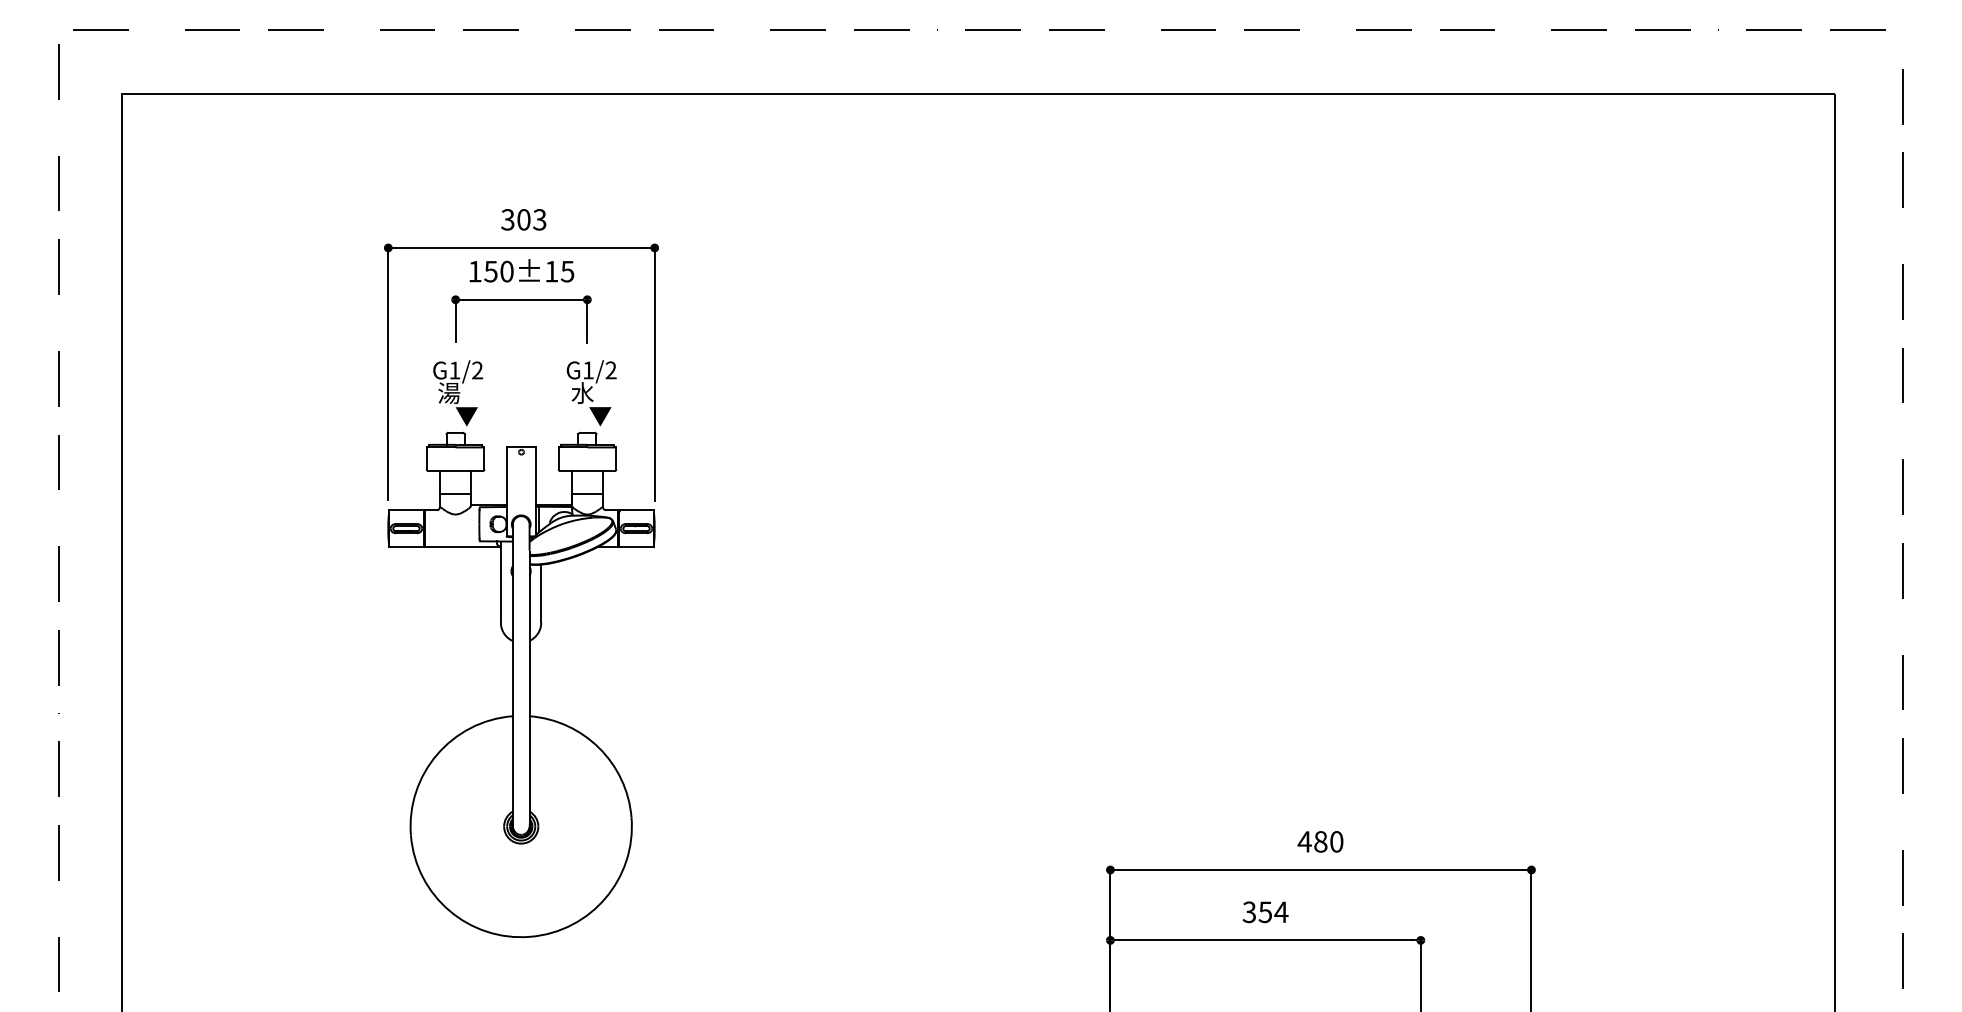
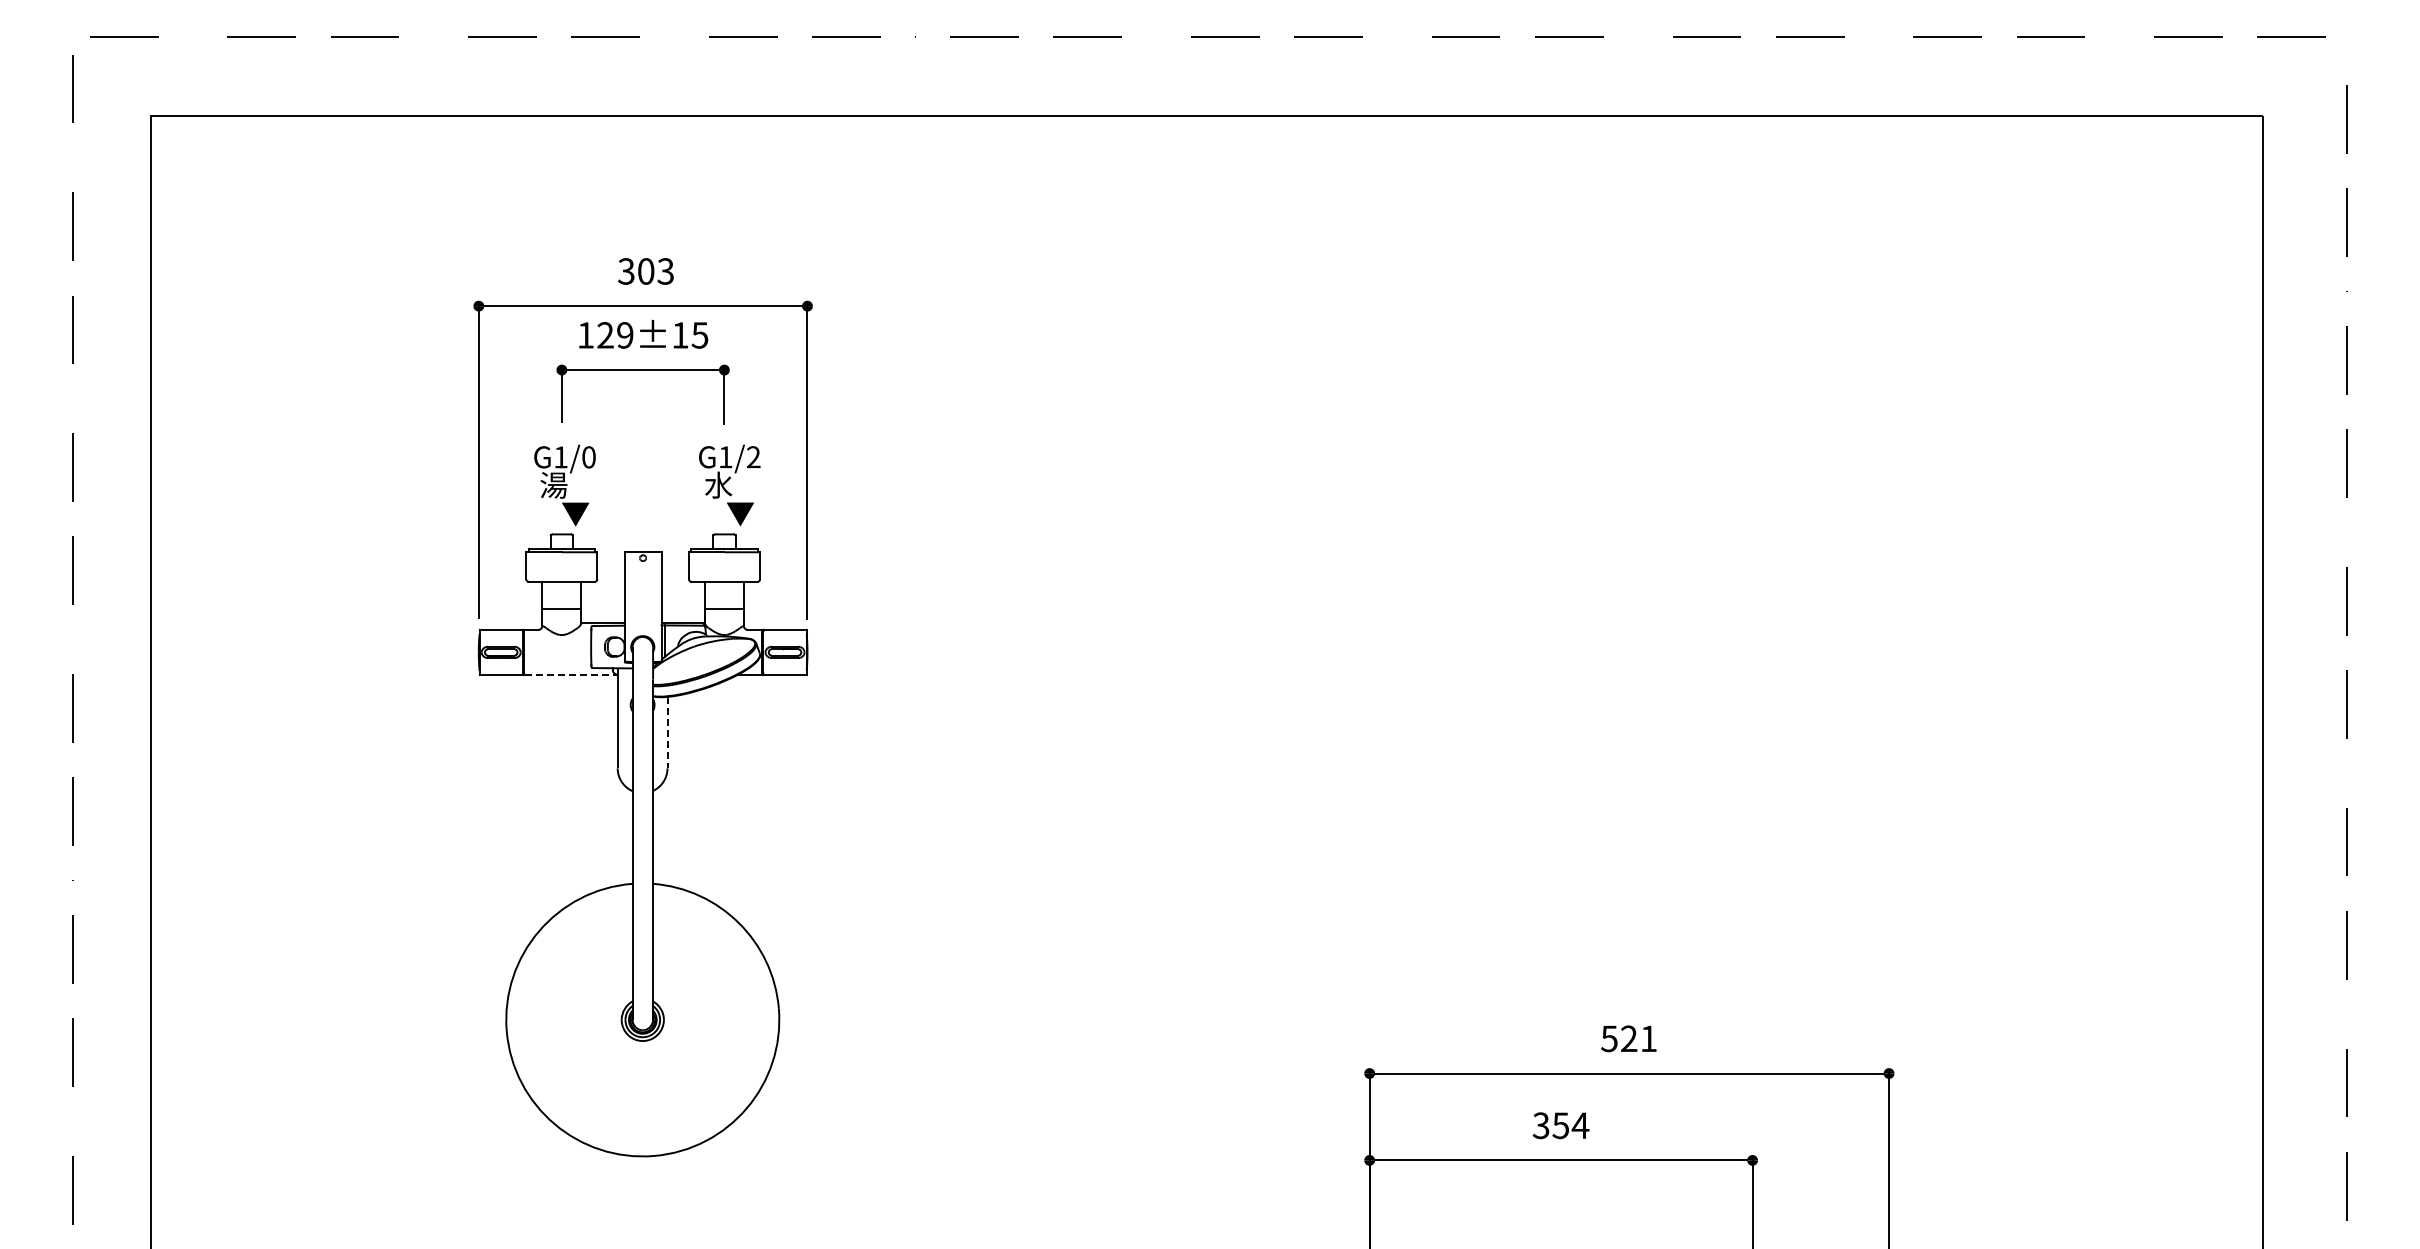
text: (499, 271) -> (615, 335), 150±15 -> 129±15
text: (477, 370) -> (588, 457), G1/2 -> G1/0
line: (463, 547) -> (571, 675), solid -> dashed
line: (541, 593) -> (667, 732), solid -> dashed
text: (1320, 841) -> (1628, 1038), 480 -> 521

